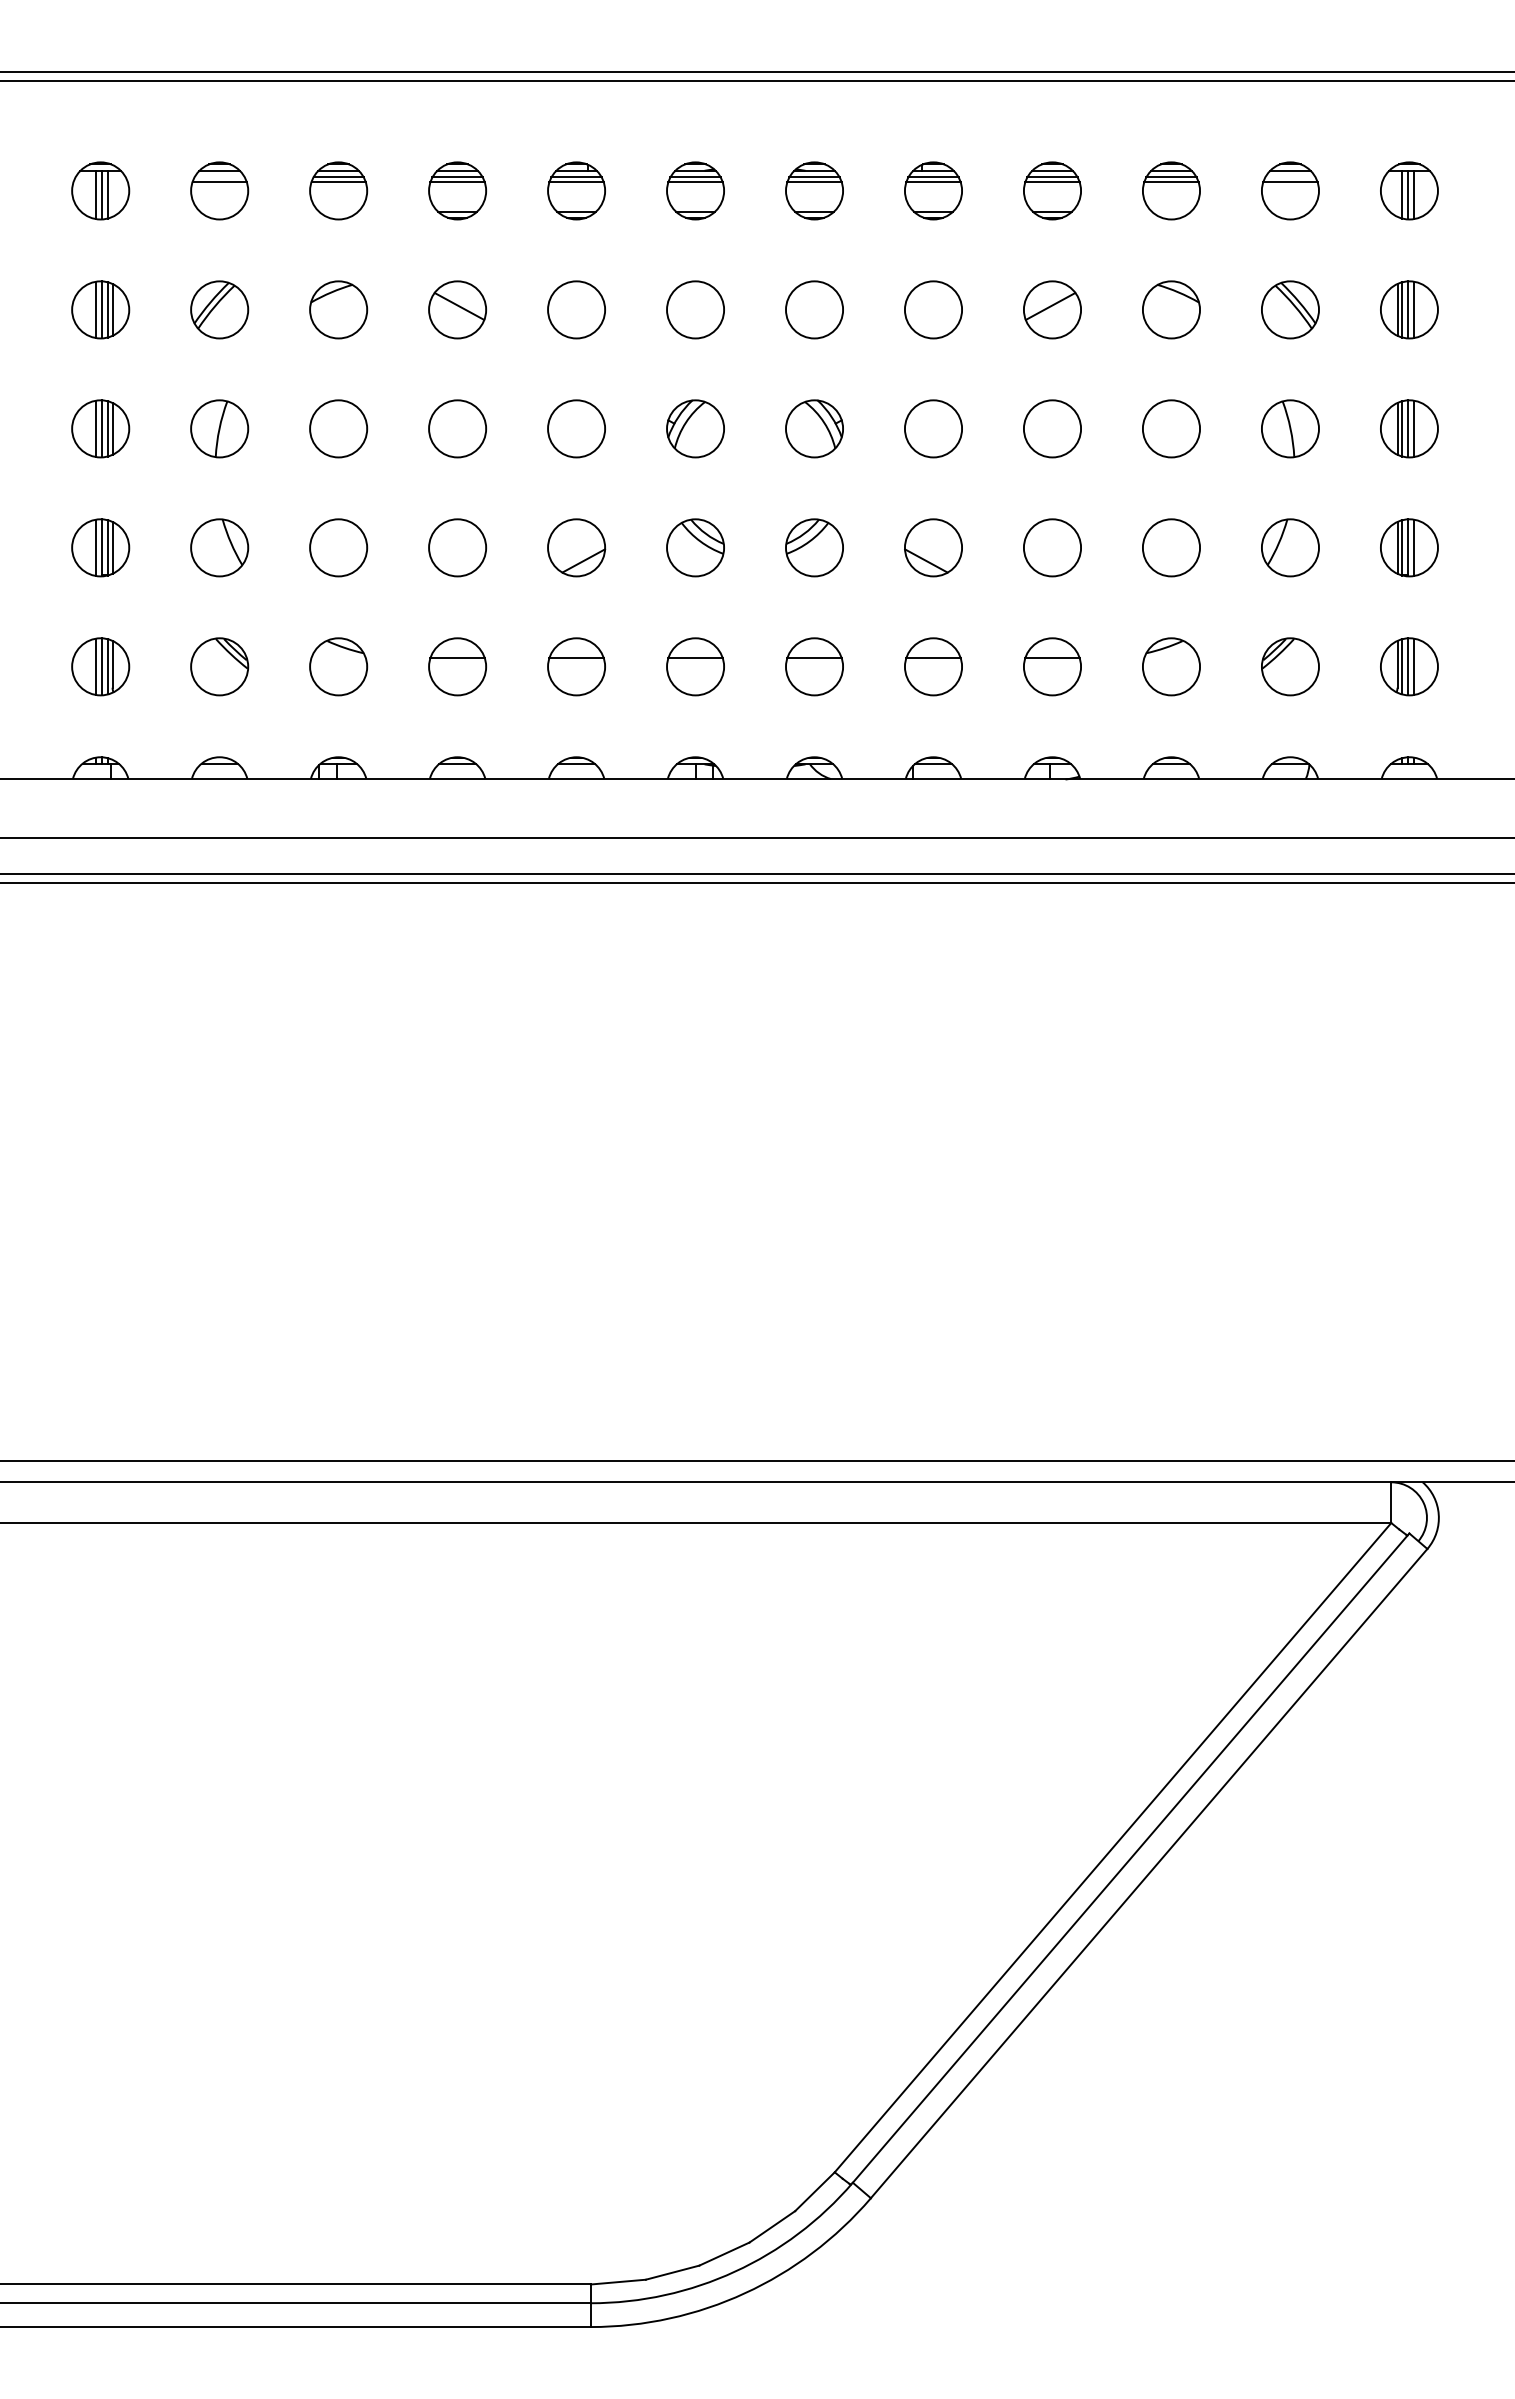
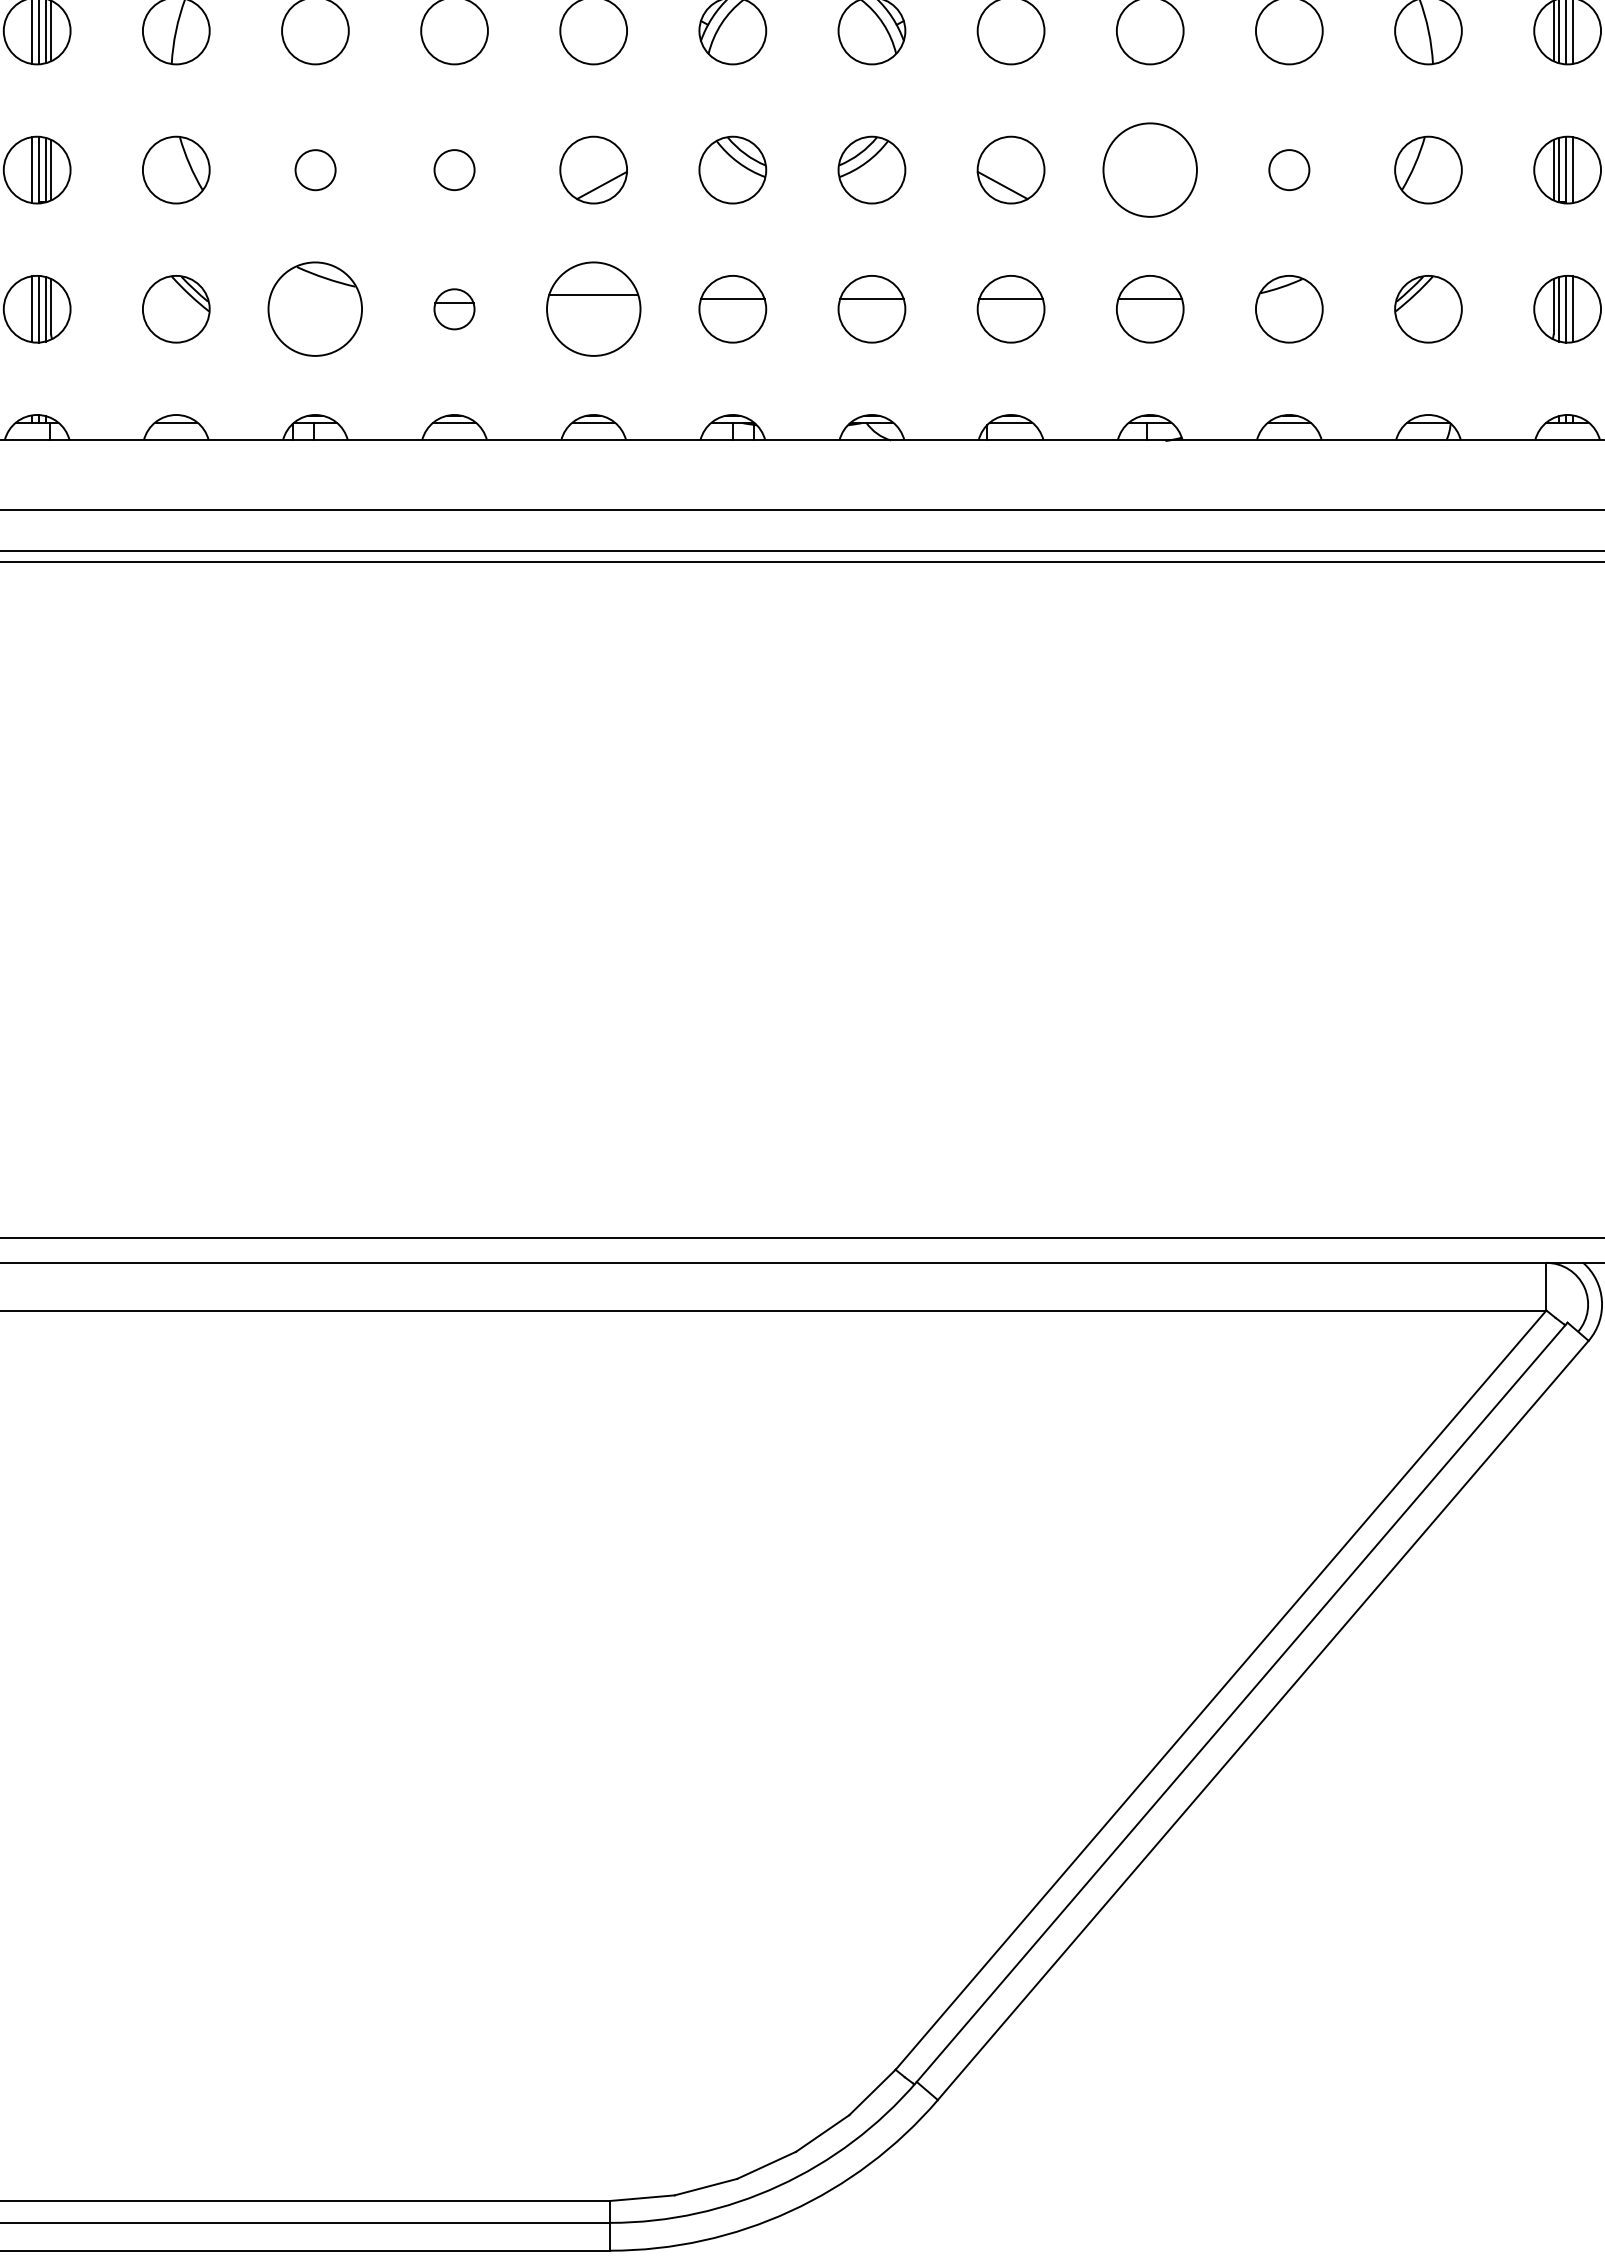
circle: (338, 547) -> (315, 169), size x0.6
circle: (457, 547) -> (454, 169), size x0.6
circle: (1052, 547) -> (1150, 169), size x1.4
circle: (1171, 547) -> (1289, 169), size x0.6
part: (338, 666) -> (315, 308), size x1.4
part: (457, 666) -> (454, 308), size x0.6
part: (576, 666) -> (593, 308), size x1.4

